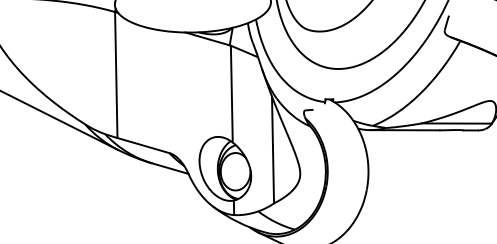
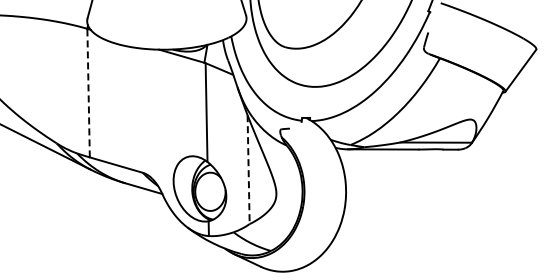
line: (116, 74) -> (88, 92), solid -> dashed
line: (272, 150) -> (248, 170), solid -> dashed

